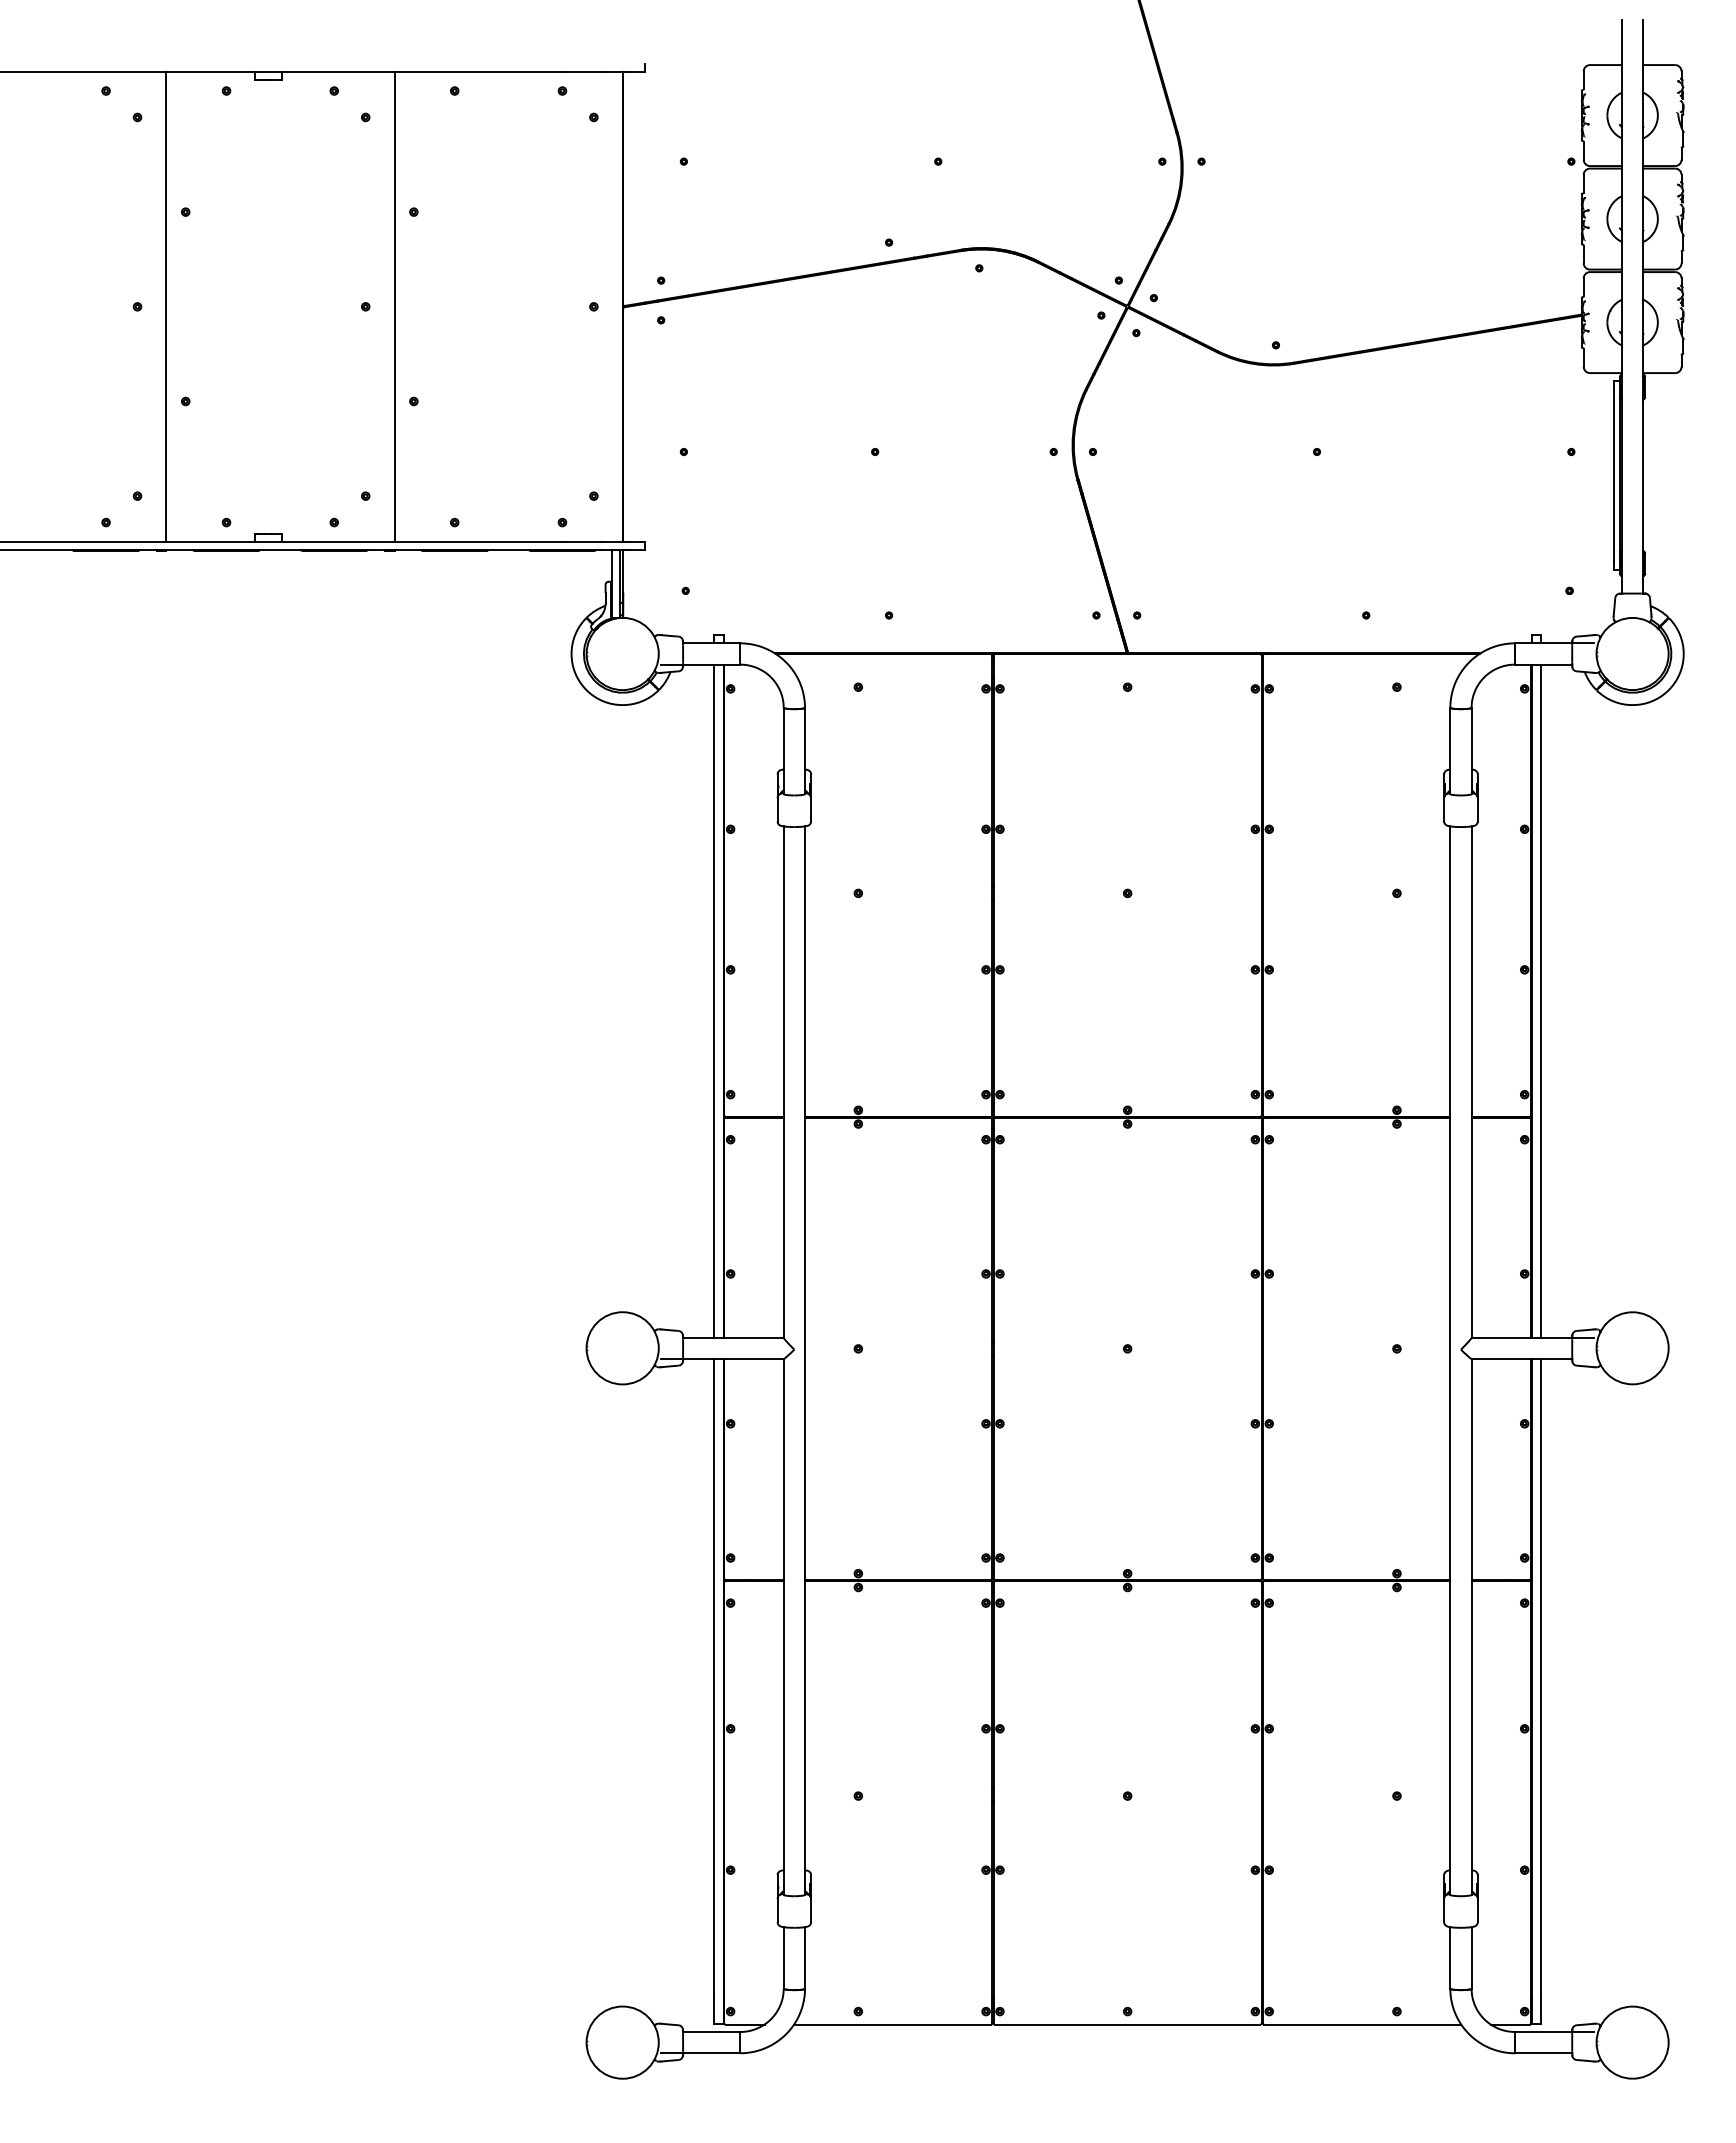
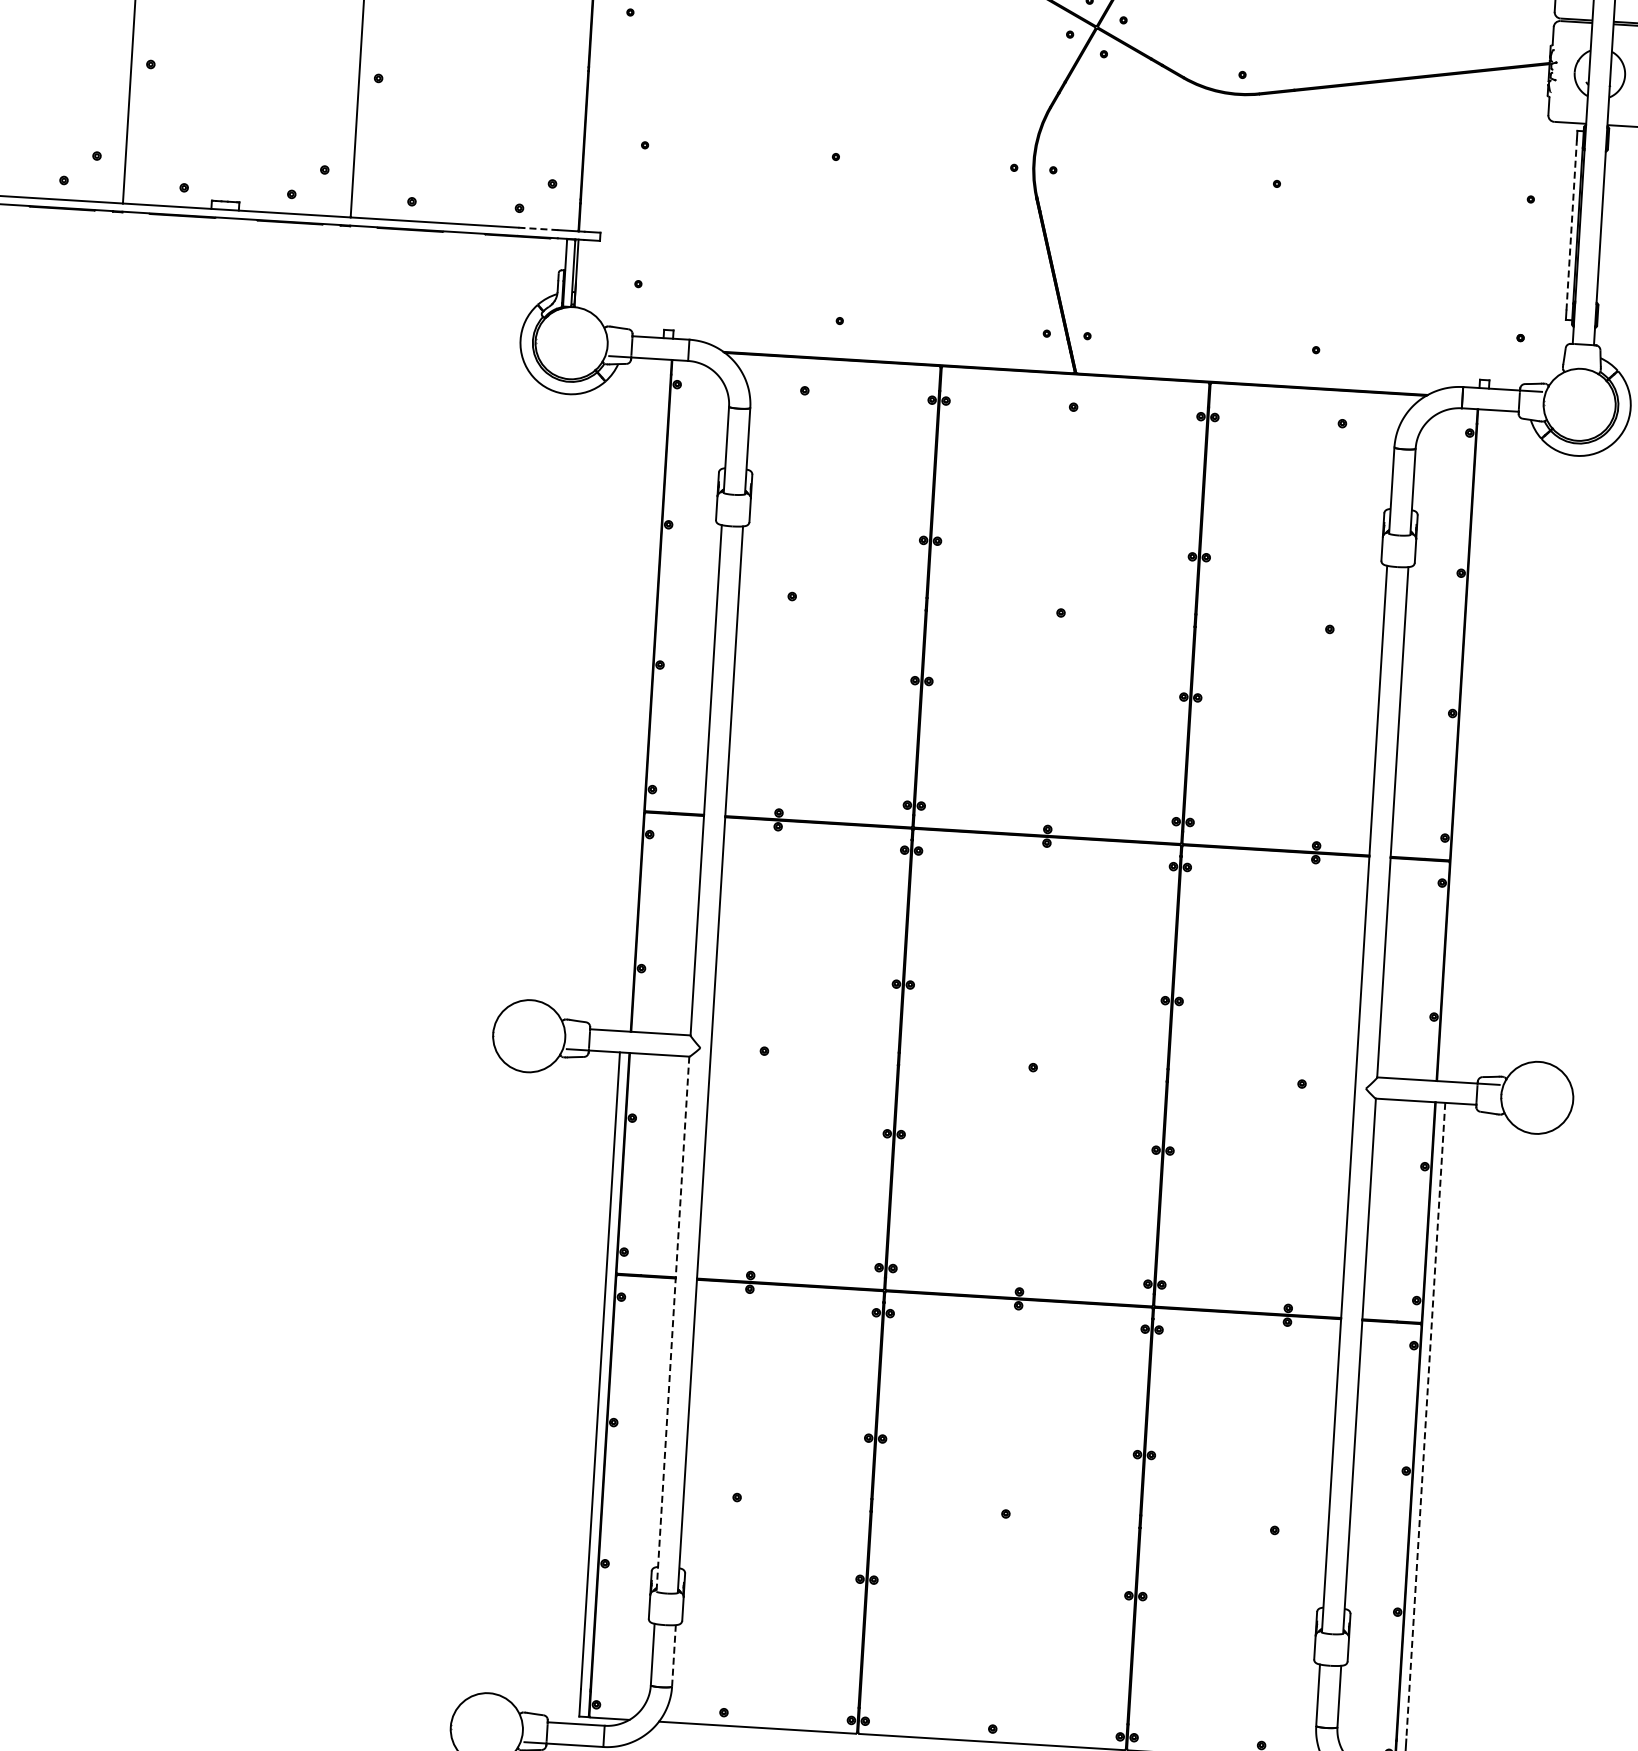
line: (1613, 474) -> (1571, 224), solid -> dashed
line: (582, 541) -> (538, 228), solid -> dashed
line: (714, 1000) -> (642, 694), removed
line: (1541, 1000) -> (1467, 745), removed
line: (783, 1626) -> (672, 1323), solid -> dashed
line: (1541, 1677) -> (1426, 1420), solid -> dashed
line: (804, 1958) -> (673, 1656), solid -> dashed

